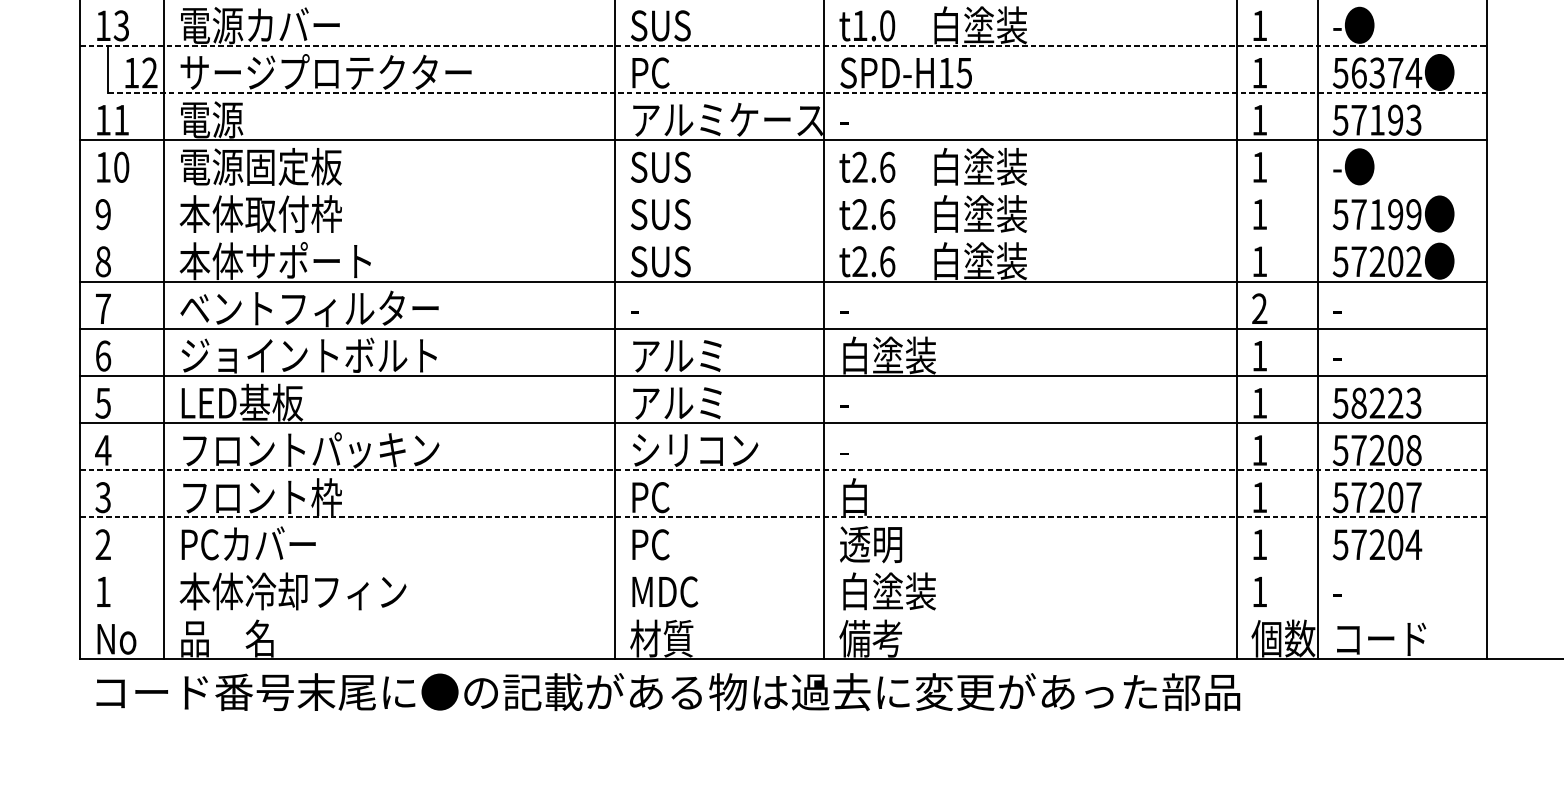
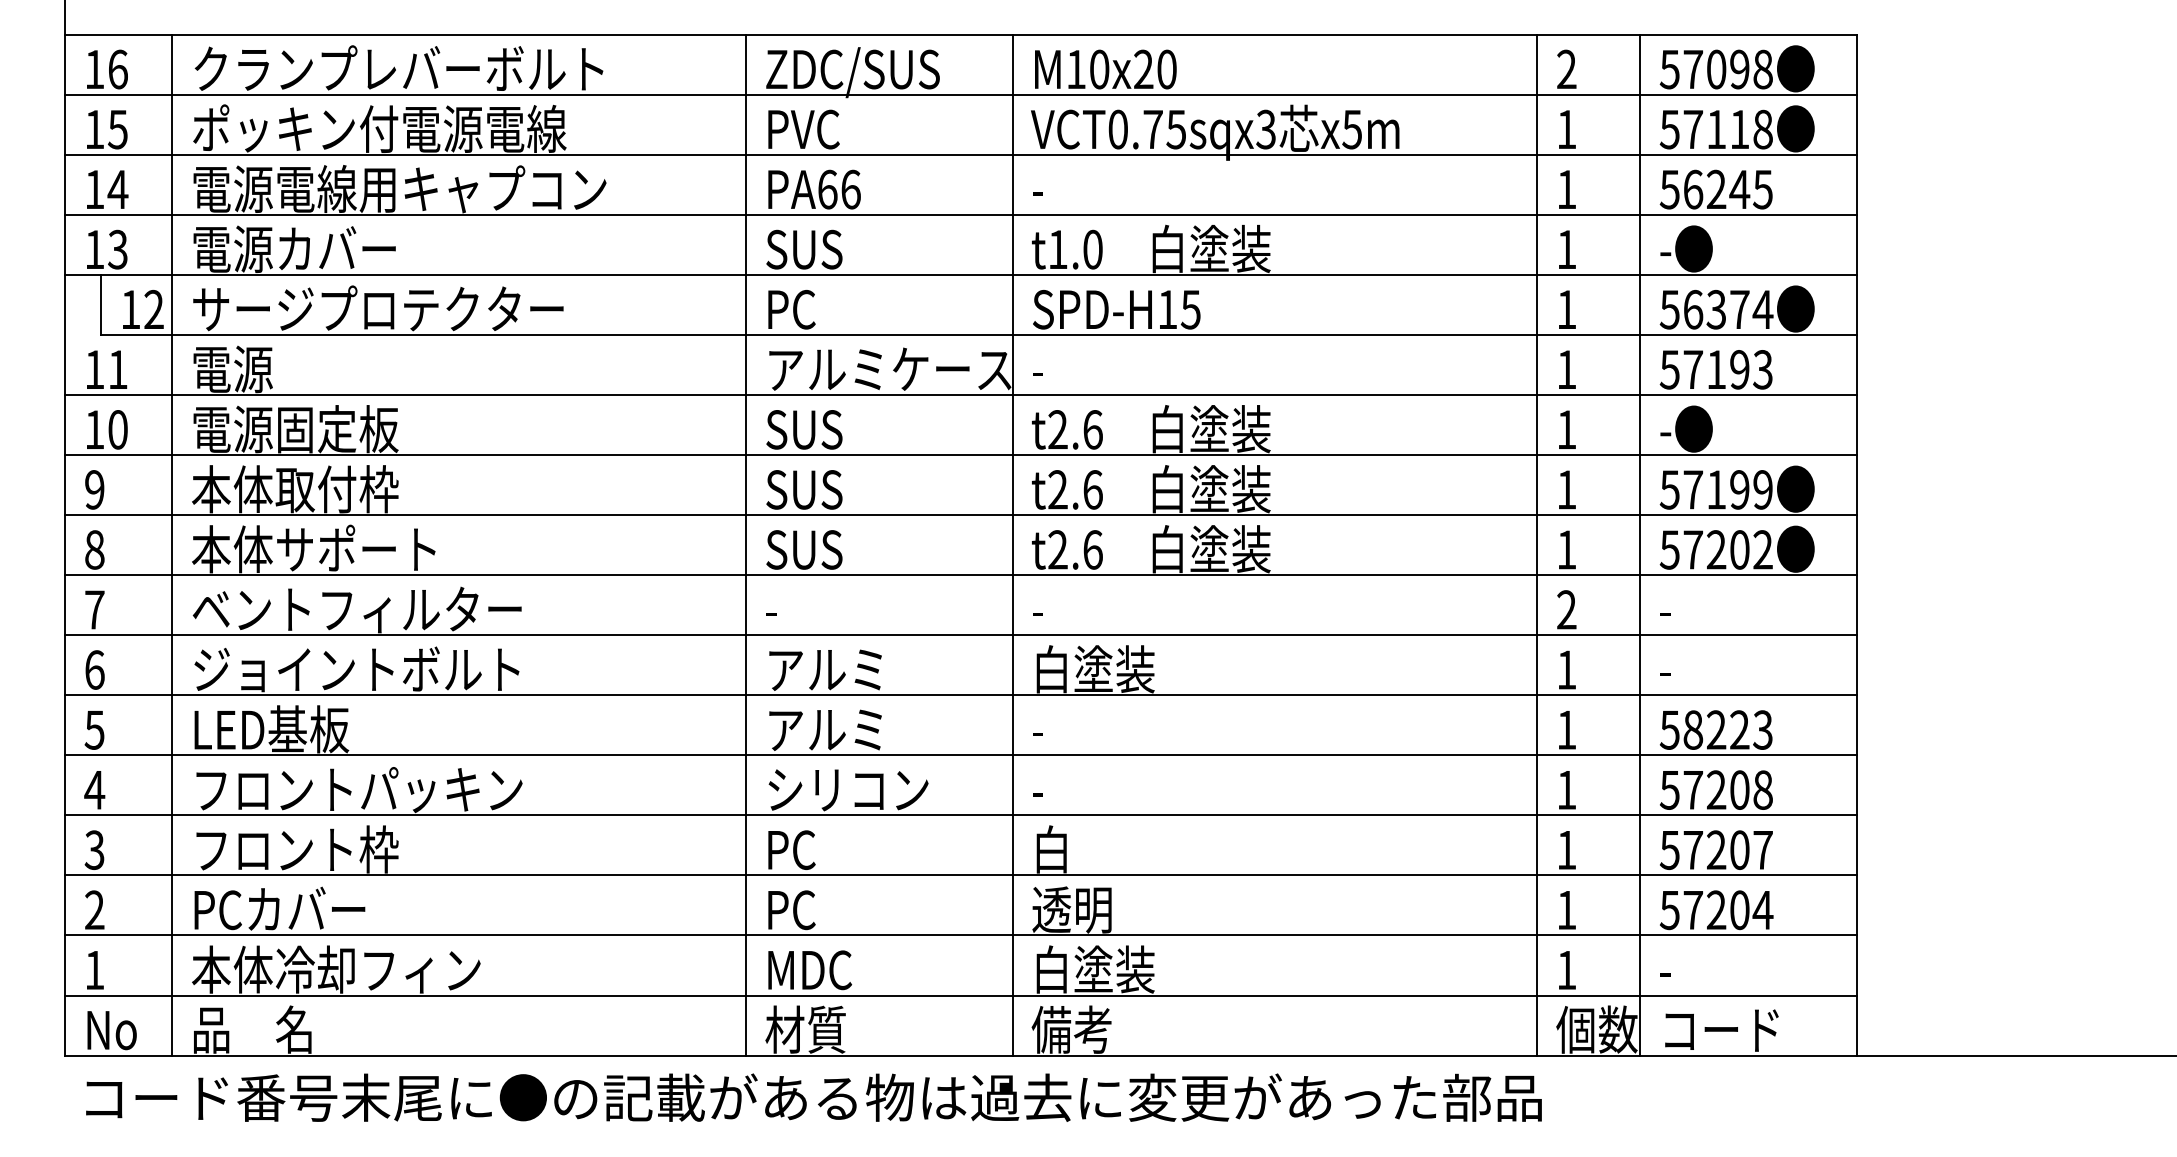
line: (783, 45) -> (960, 274), dashed -> solid
line: (797, 92) -> (978, 334), dashed -> solid
line: (783, 187) -> (960, 455), added
line: (783, 234) -> (960, 515), added
line: (783, 470) -> (960, 815), dashed -> solid
line: (783, 517) -> (960, 875), dashed -> solid
line: (783, 564) -> (960, 935), added
line: (783, 611) -> (960, 995), added

